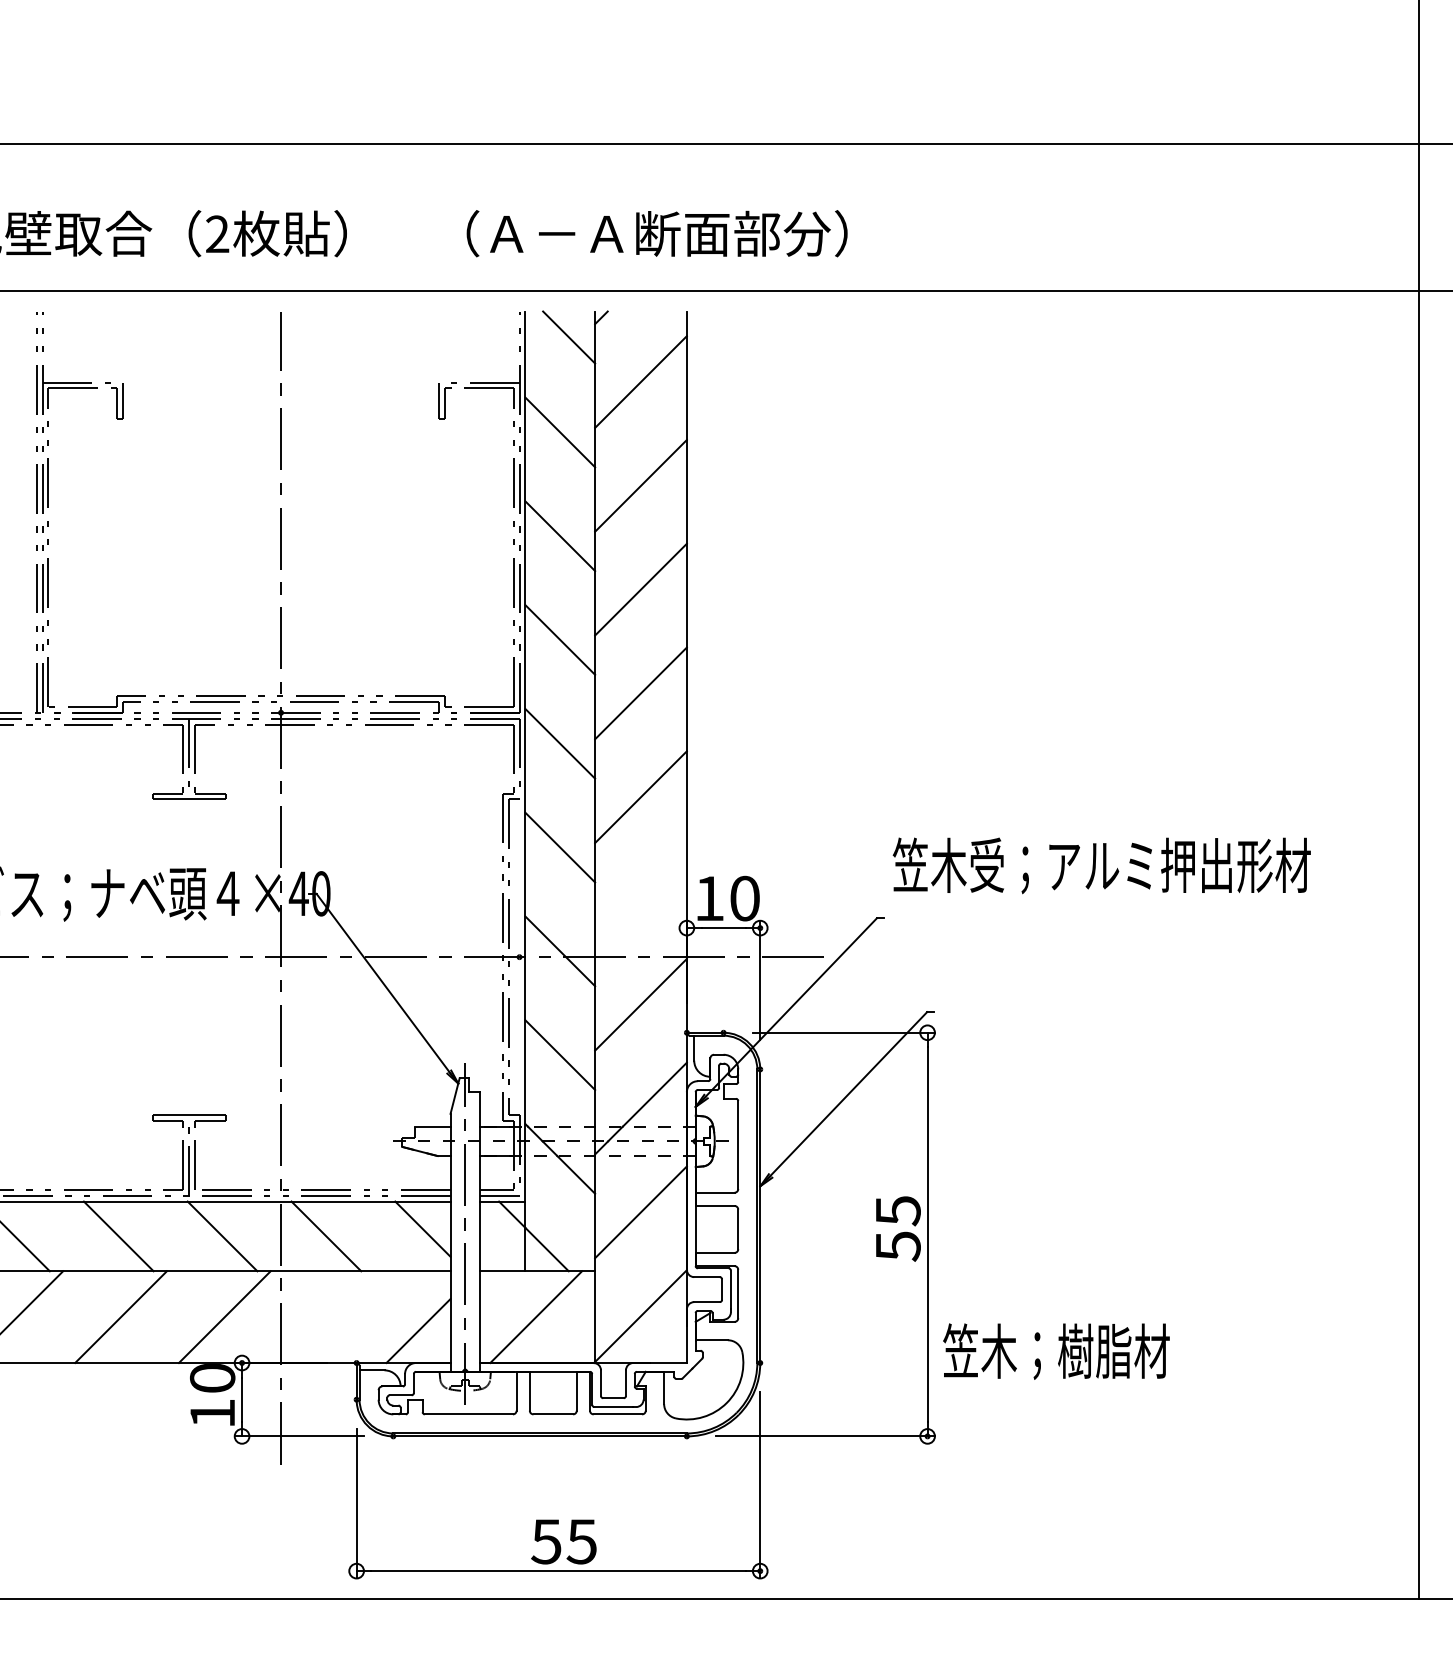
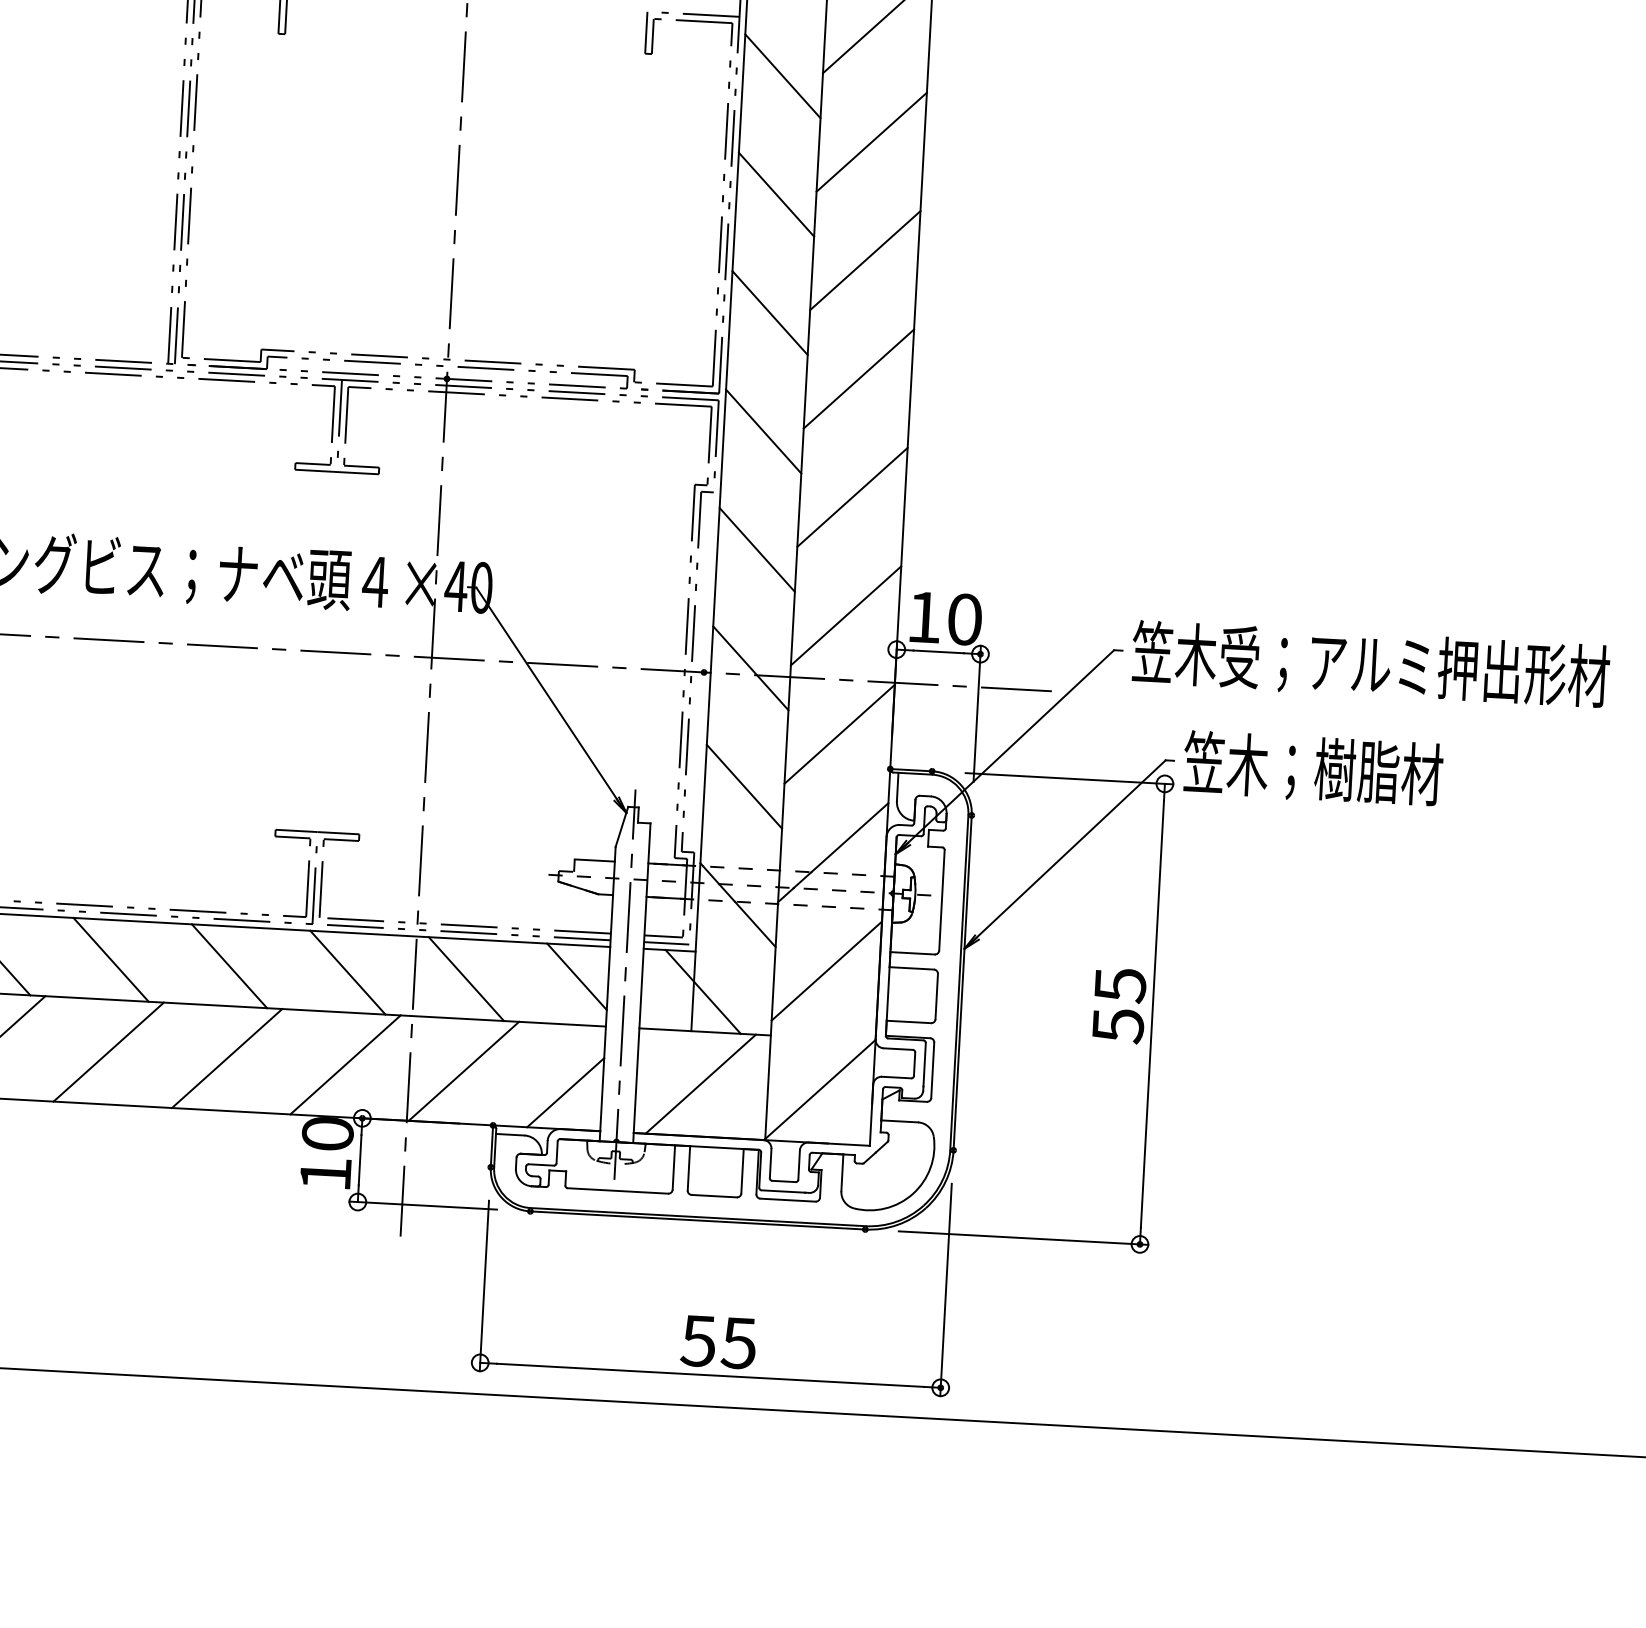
text: (1101, 865) -> (1370, 664), moved
line: (640, 900) -> (845, 615), added
line: (328, 1317) -> (463, 1071), added
text: (1056, 1351) -> (1313, 768), moved

